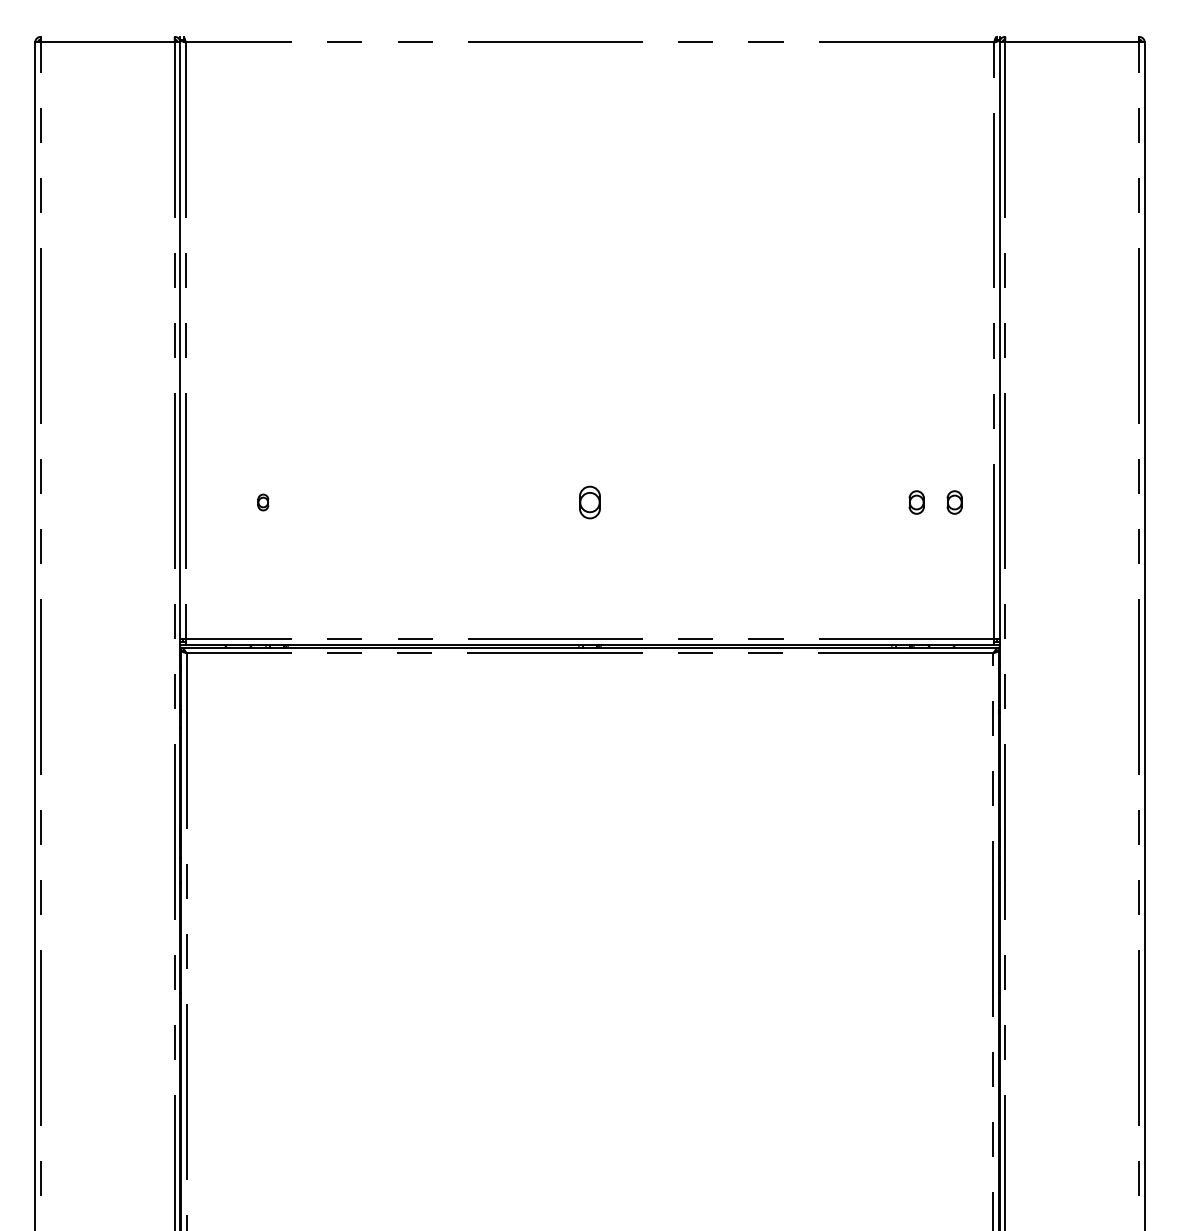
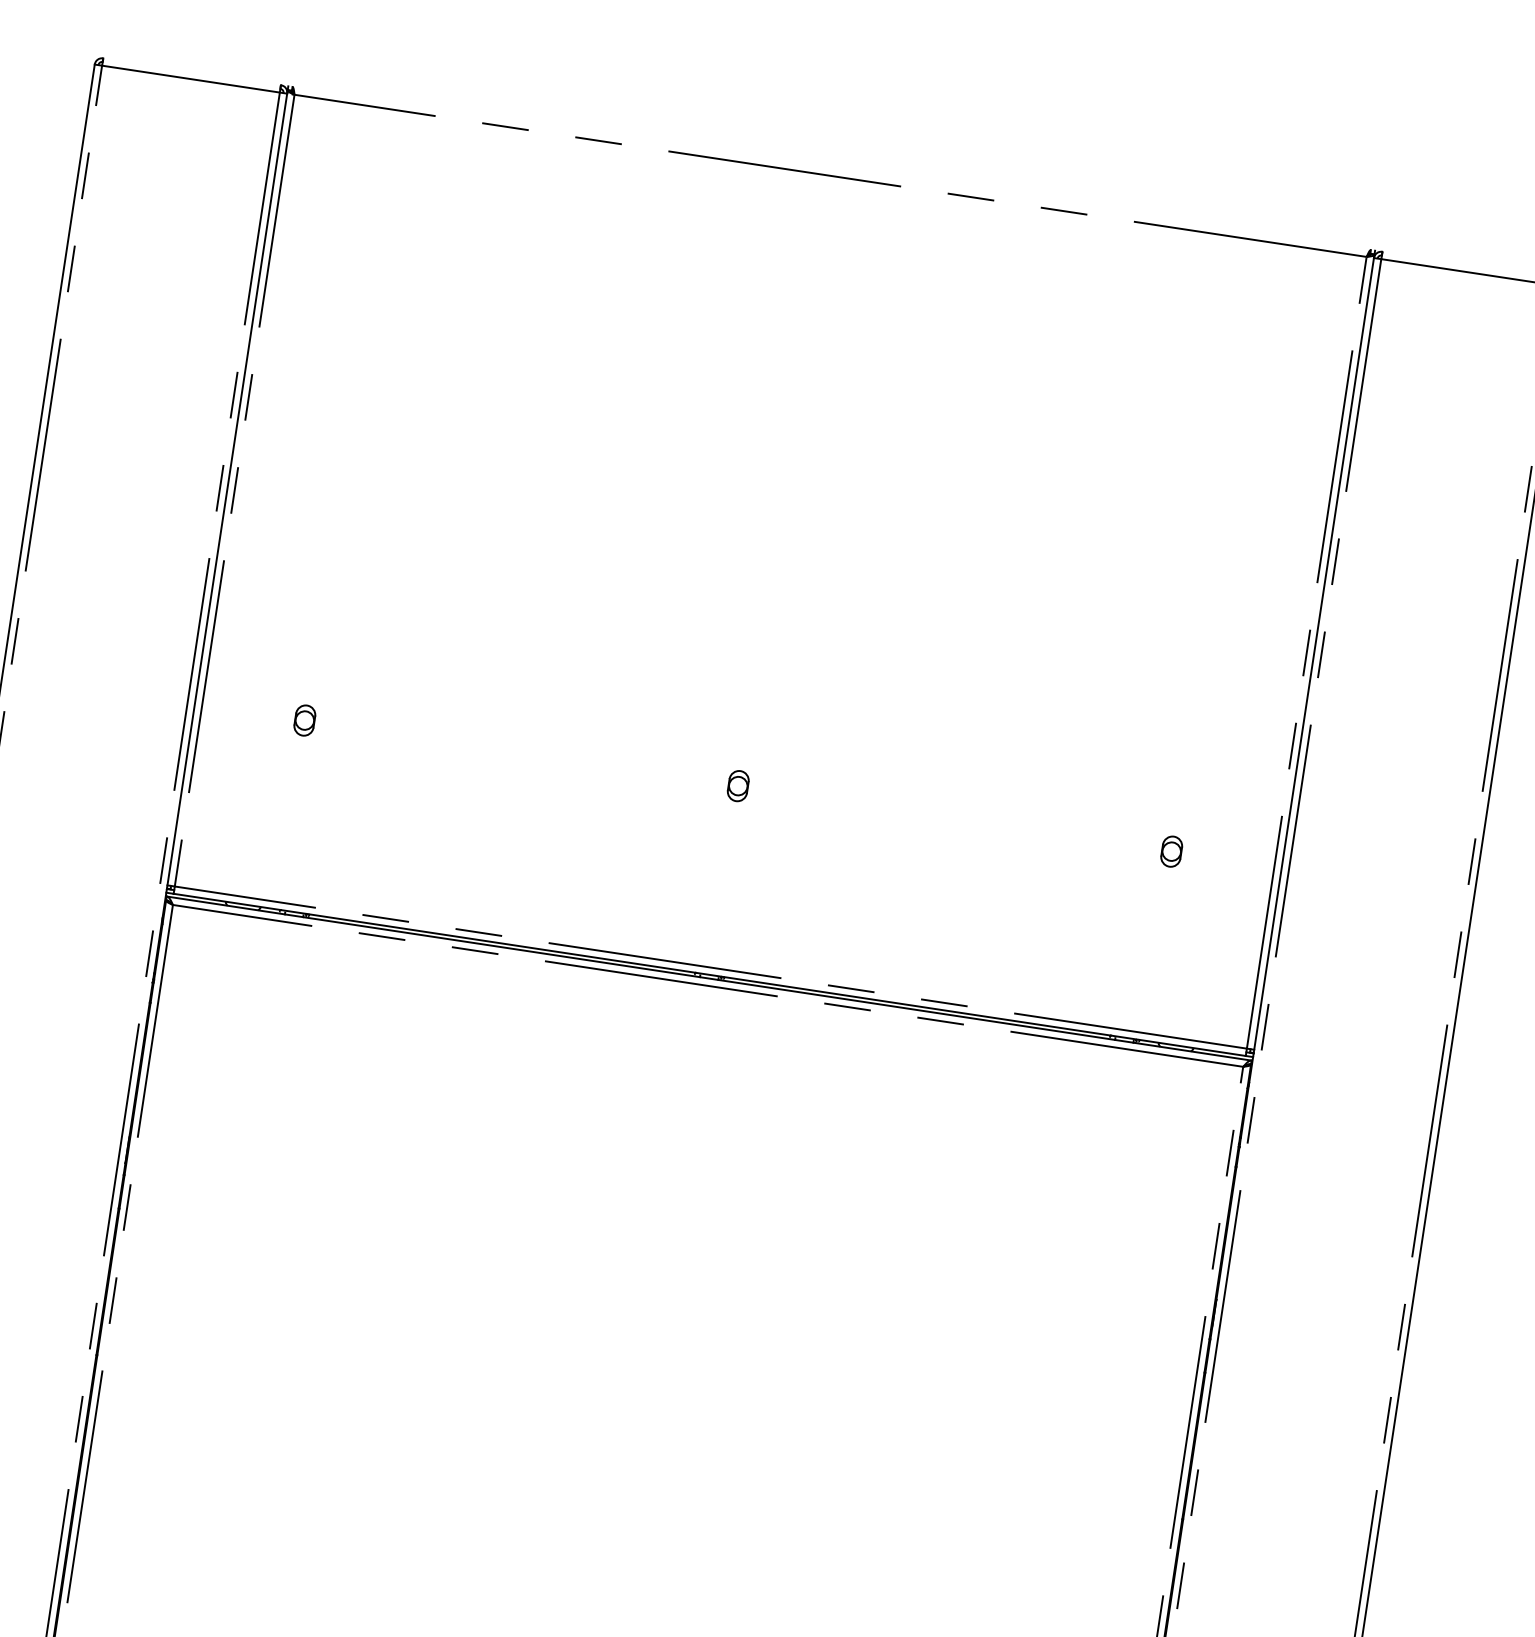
part: (263, 502) -> (305, 720), size x1.43
part: (589, 502) -> (737, 785), size x0.71
part: (954, 502) -> (1221, 859), removed

